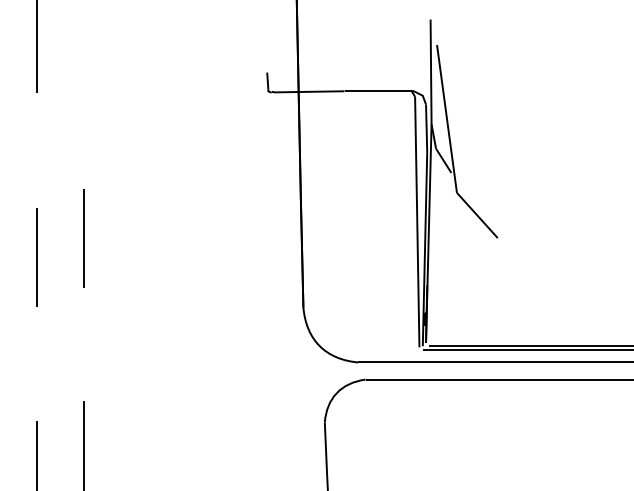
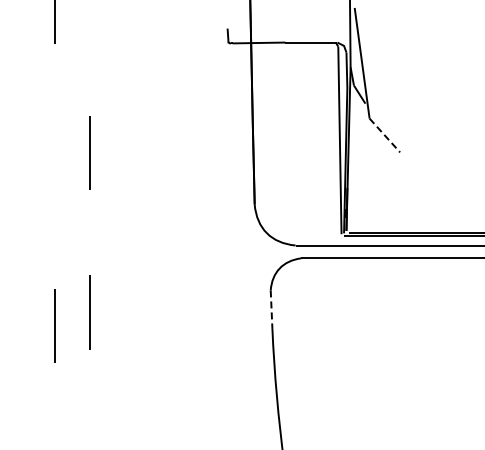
line: (476, 215) -> (384, 135), solid -> dashed
line: (35, 256) -> (54, 166), removed
line: (325, 449) -> (271, 310), solid -> dashed

